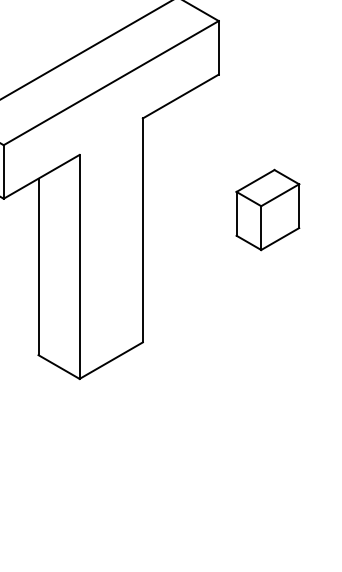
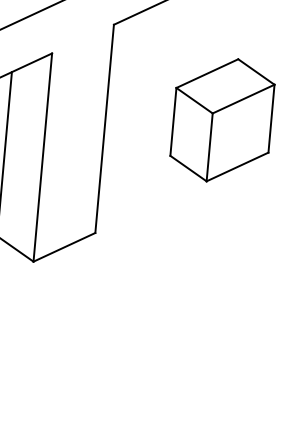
part: (267, 209) -> (222, 119), size x1.67

